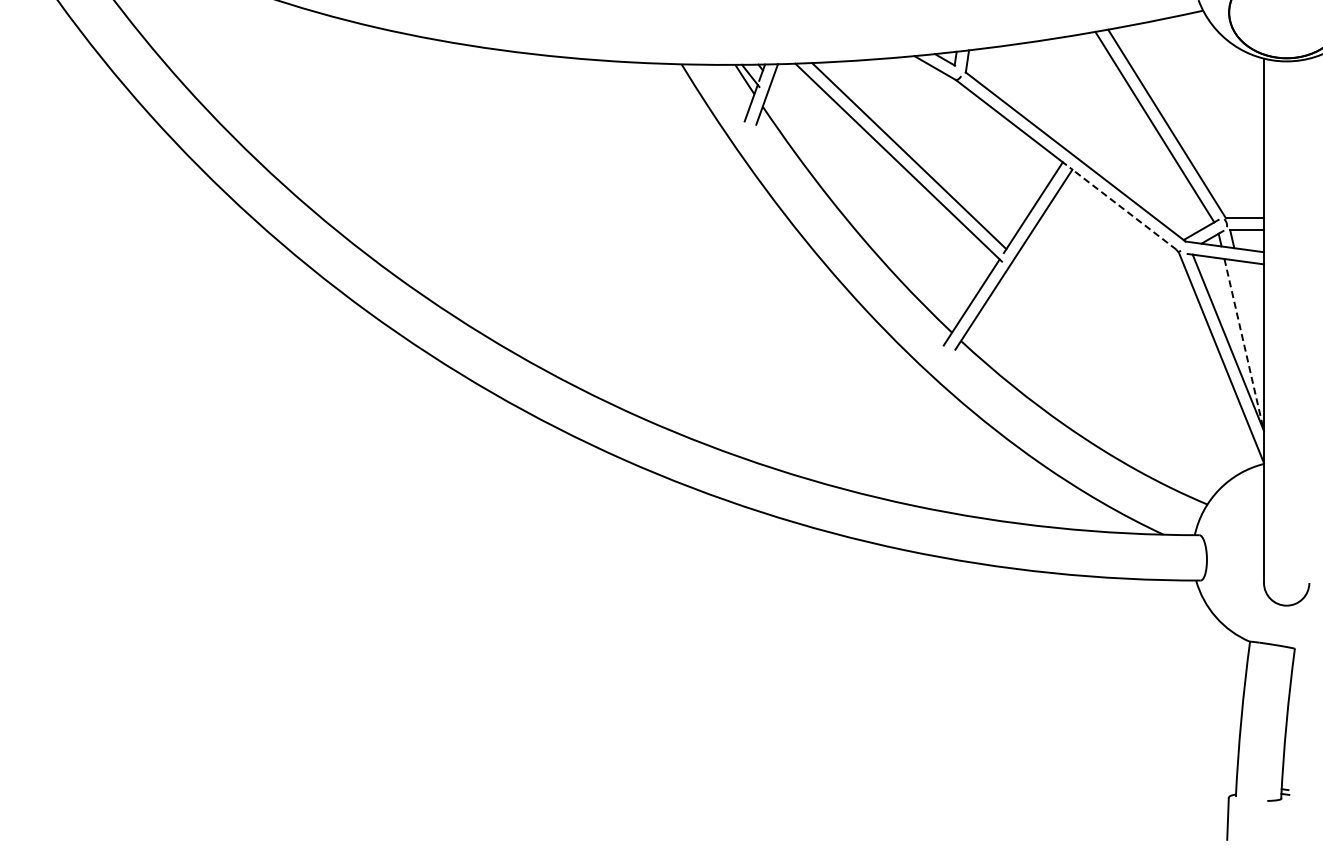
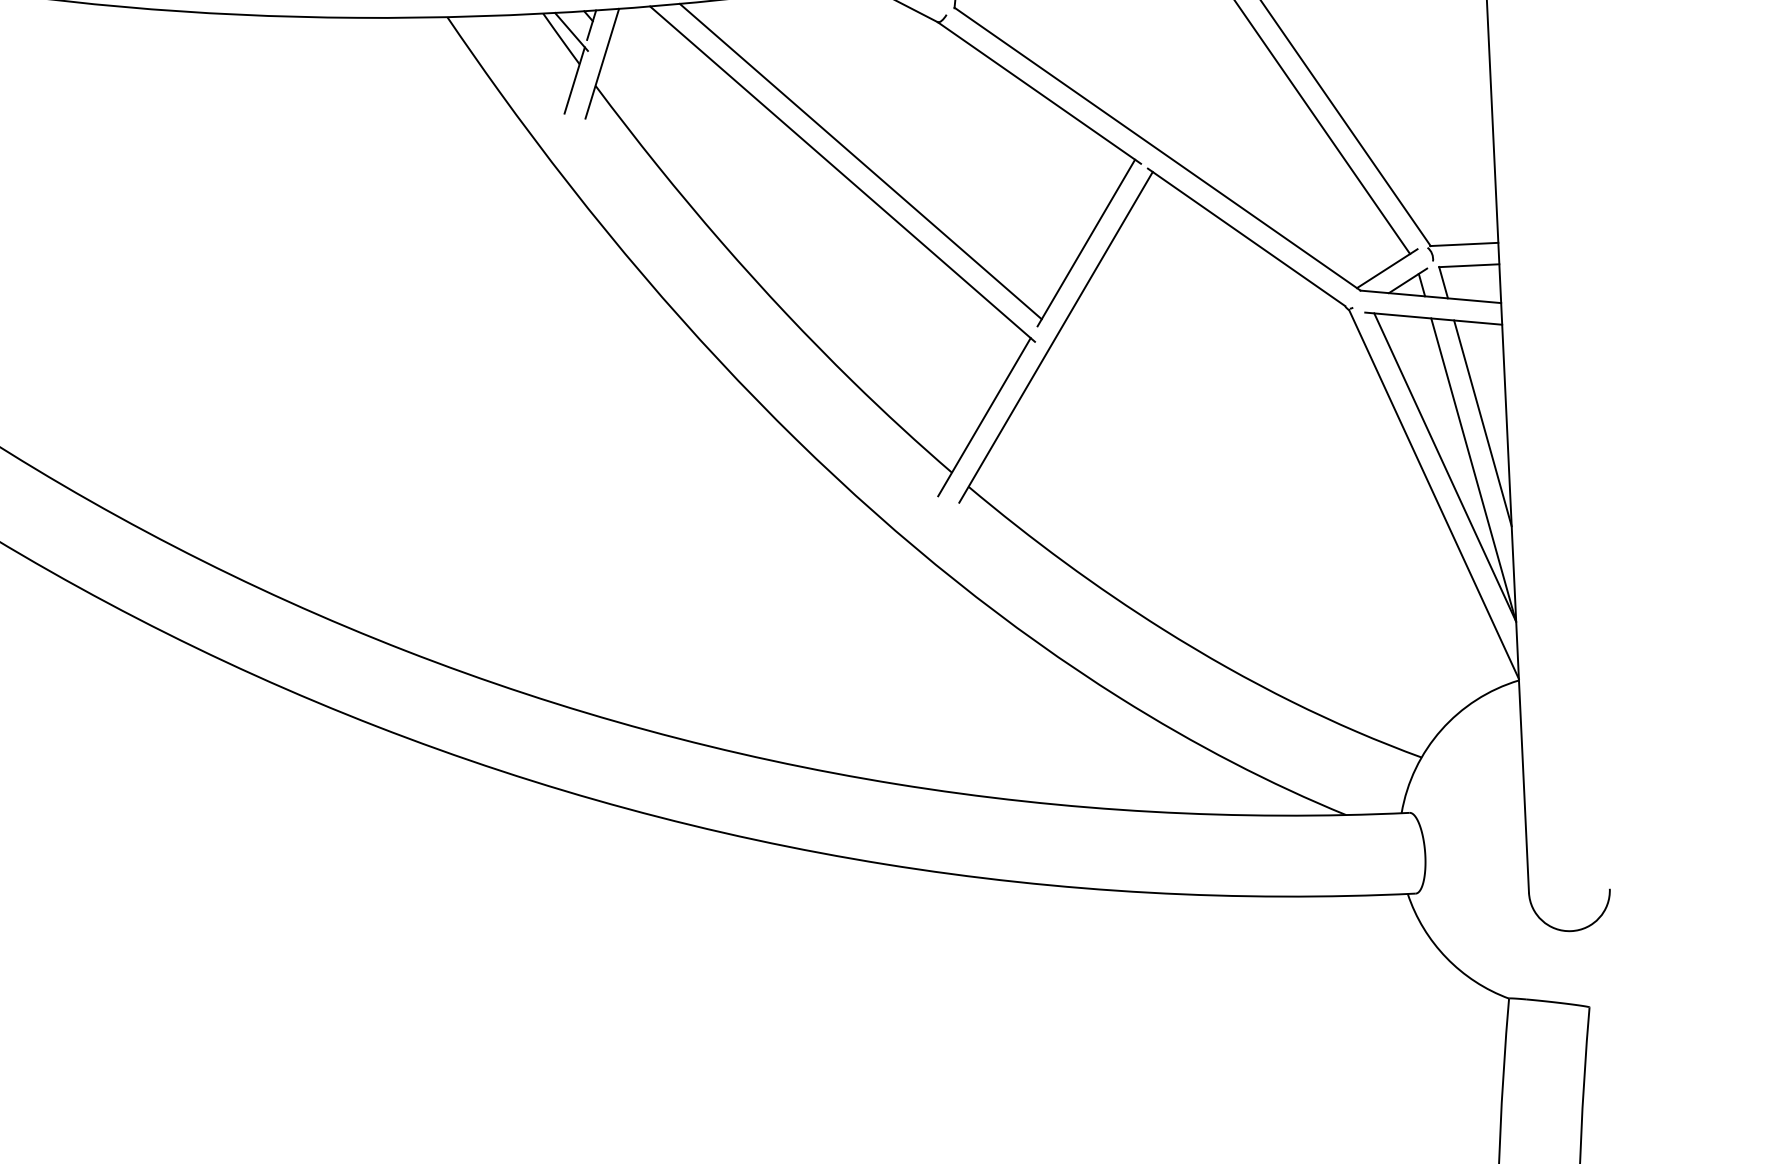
line: (1122, 208) -> (1245, 237), dashed -> solid
line: (1250, 318) -> (1482, 422), added
line: (1244, 345) -> (1474, 470), dashed -> solid

